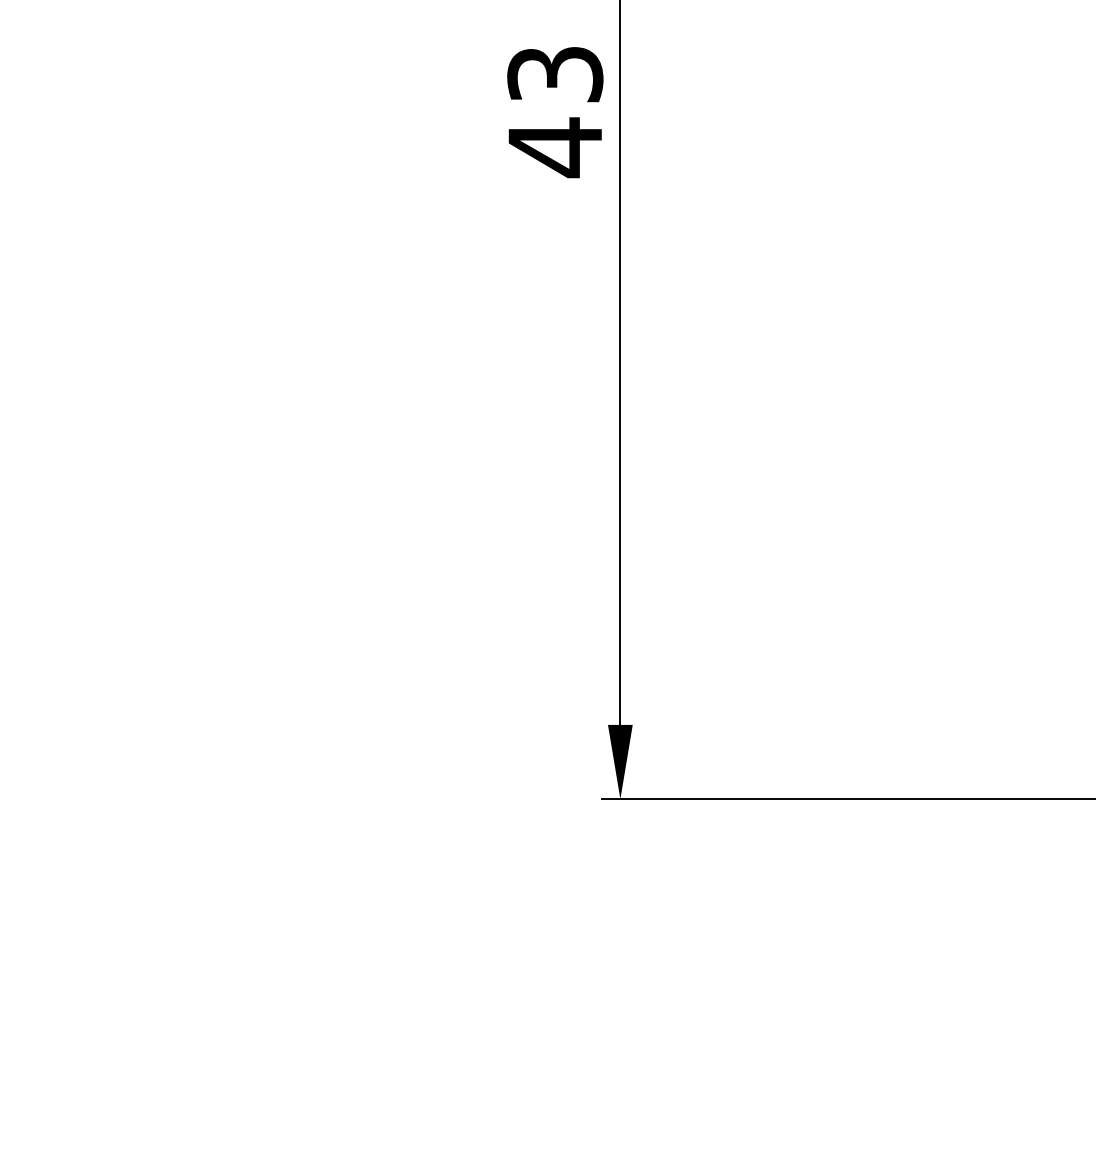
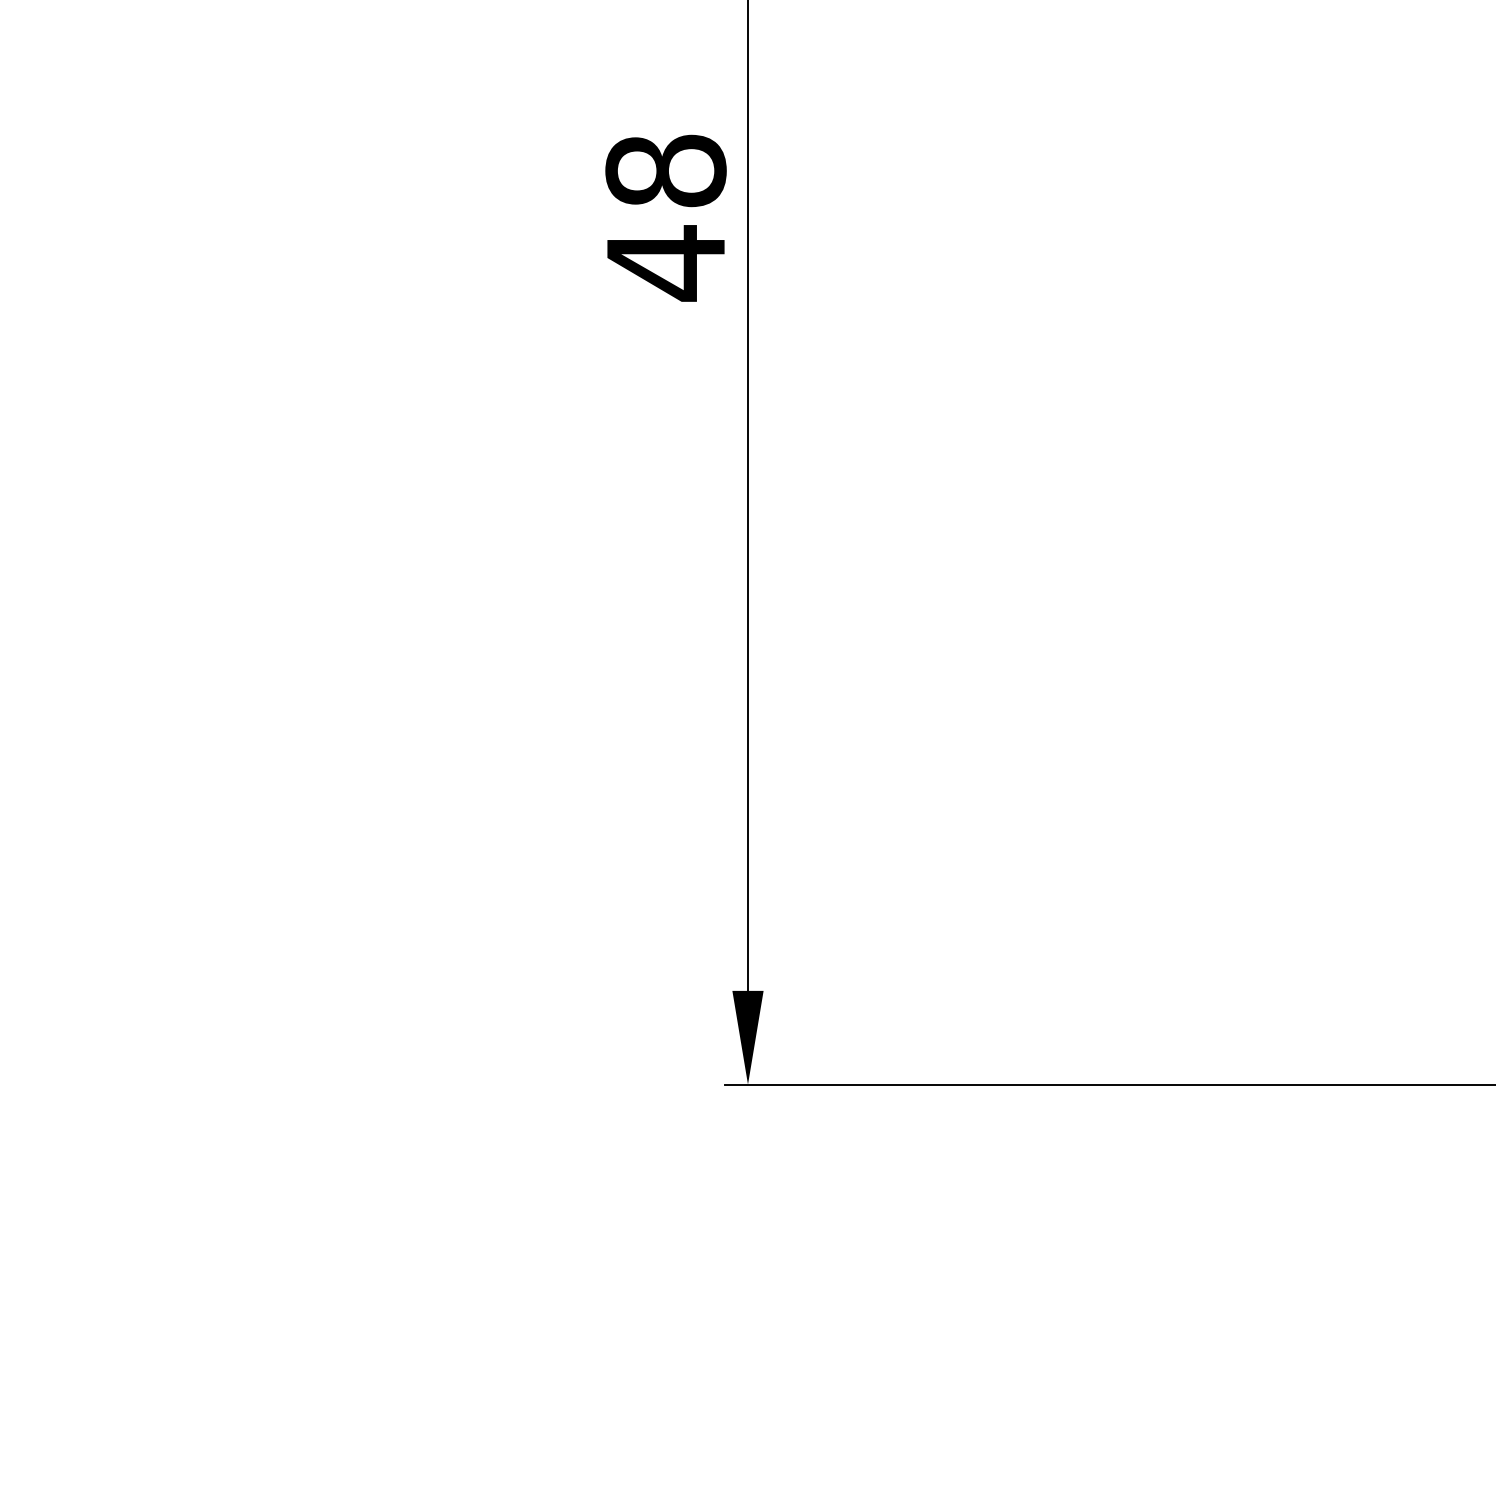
text: (554, 74) -> (665, 170), 43 -> 48

